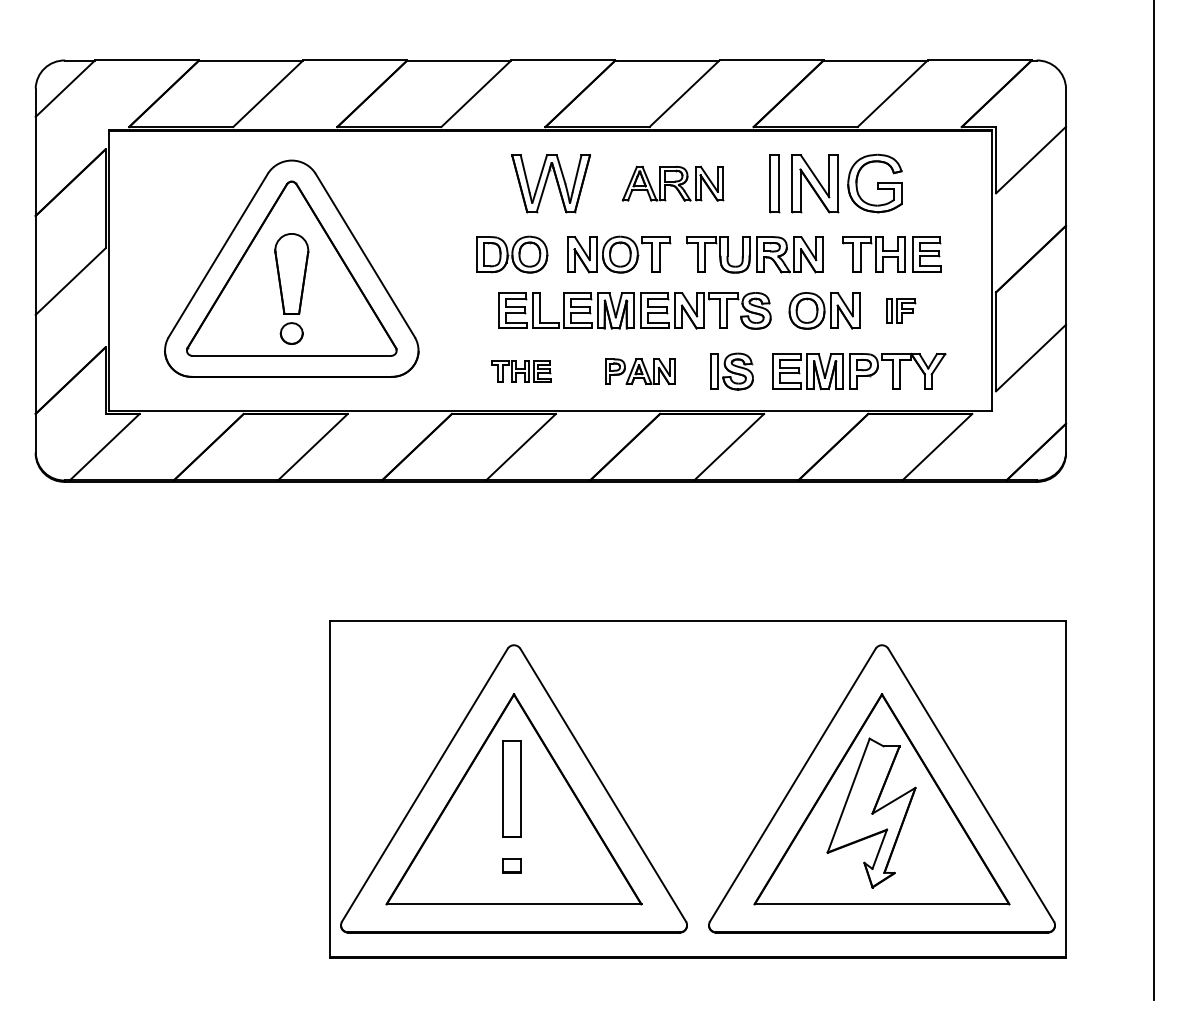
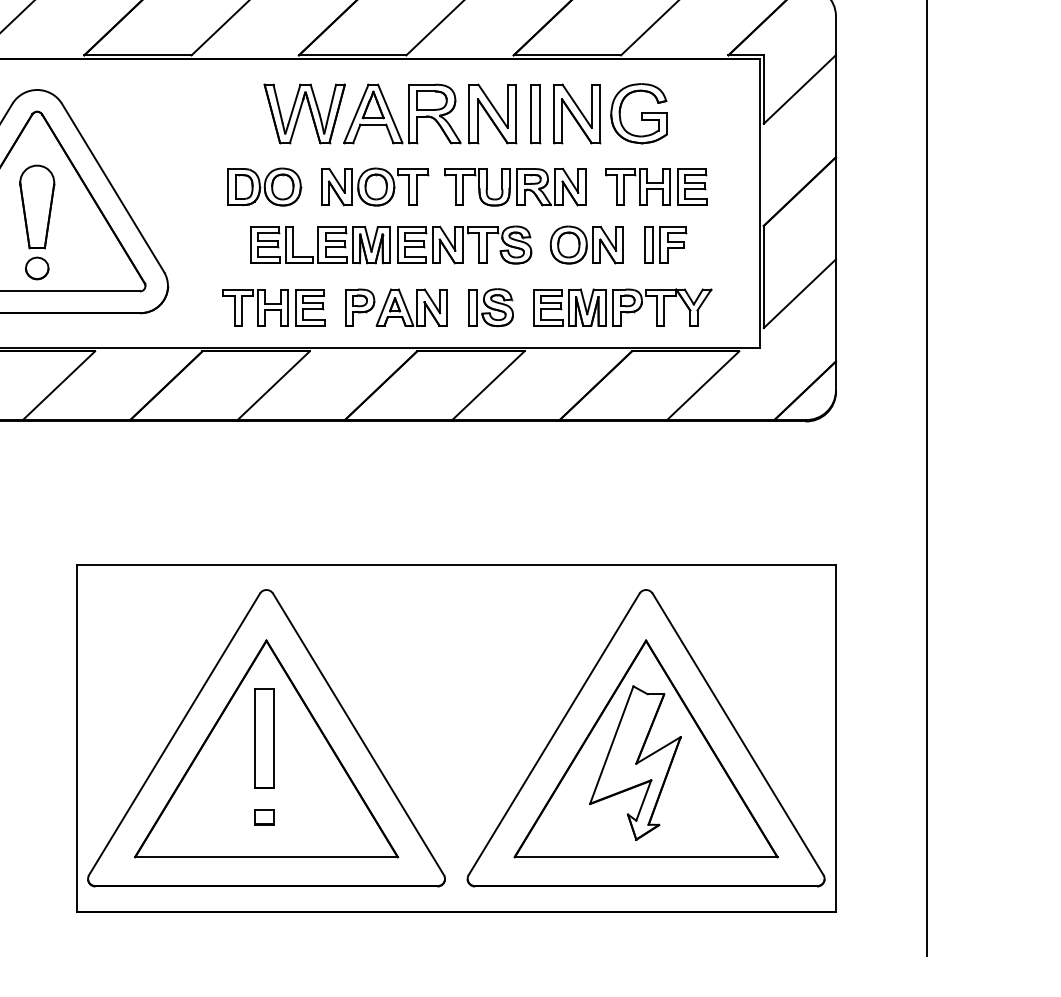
part: (672, 183) -> (429, 113), size x1.67
part: (901, 310) -> (666, 244), size x1.43
part: (520, 371) -> (273, 307), size x1.67
part: (639, 371) -> (395, 307), size x1.43

